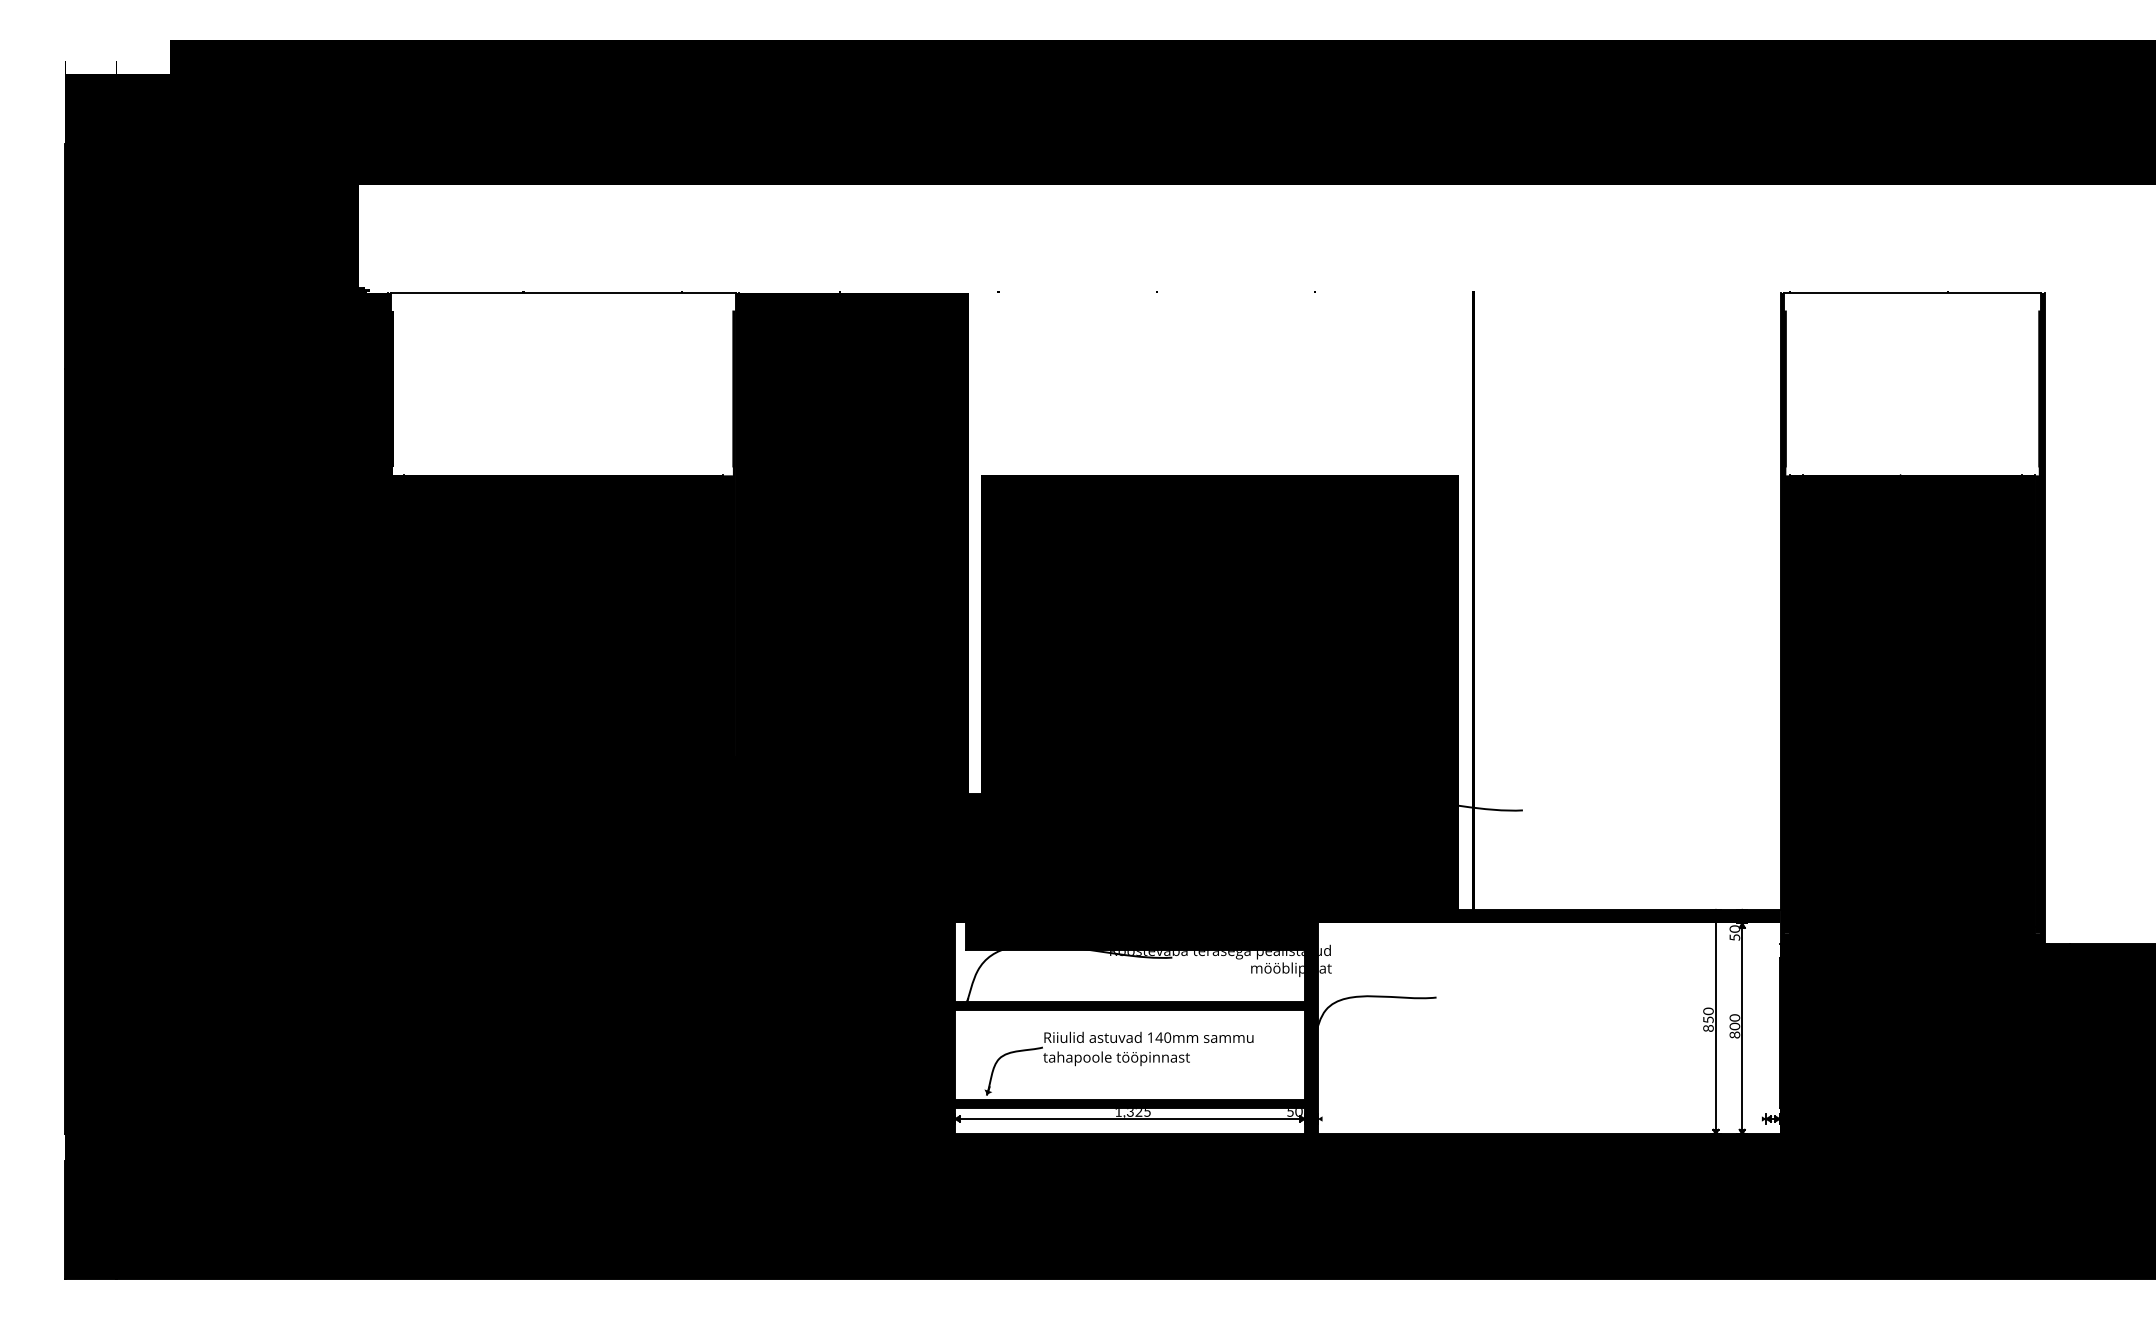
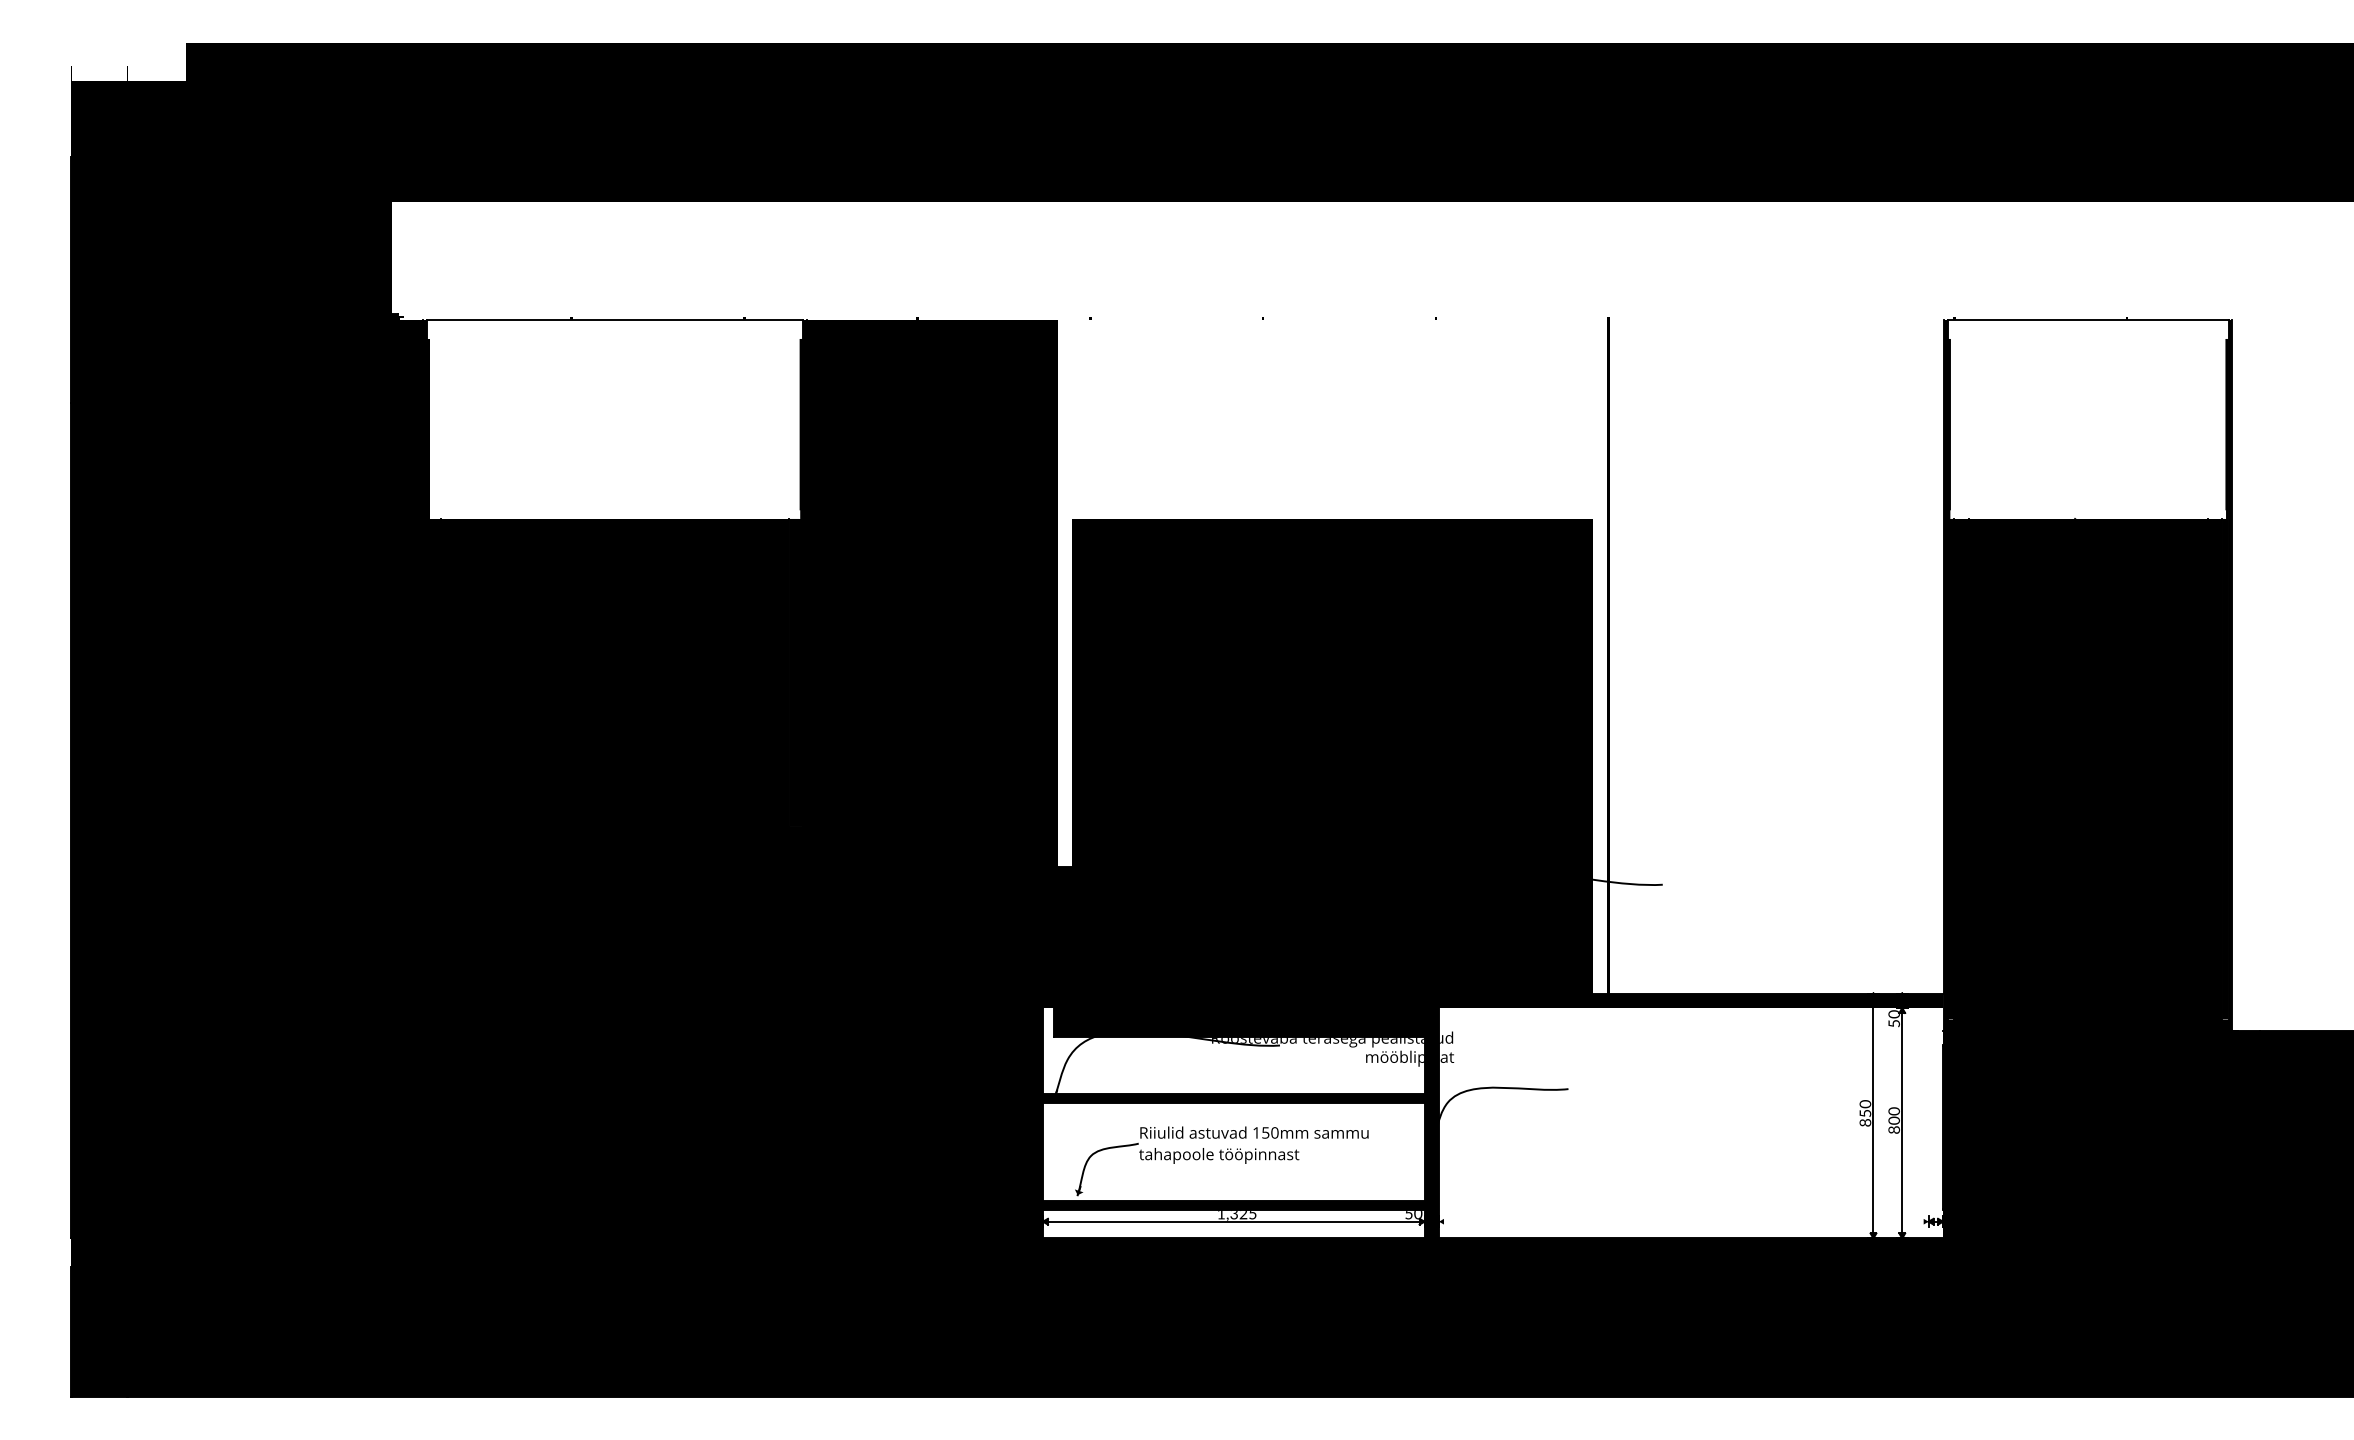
text: (1159, 1037) -> (1265, 1132), 140mm -> 150mm

